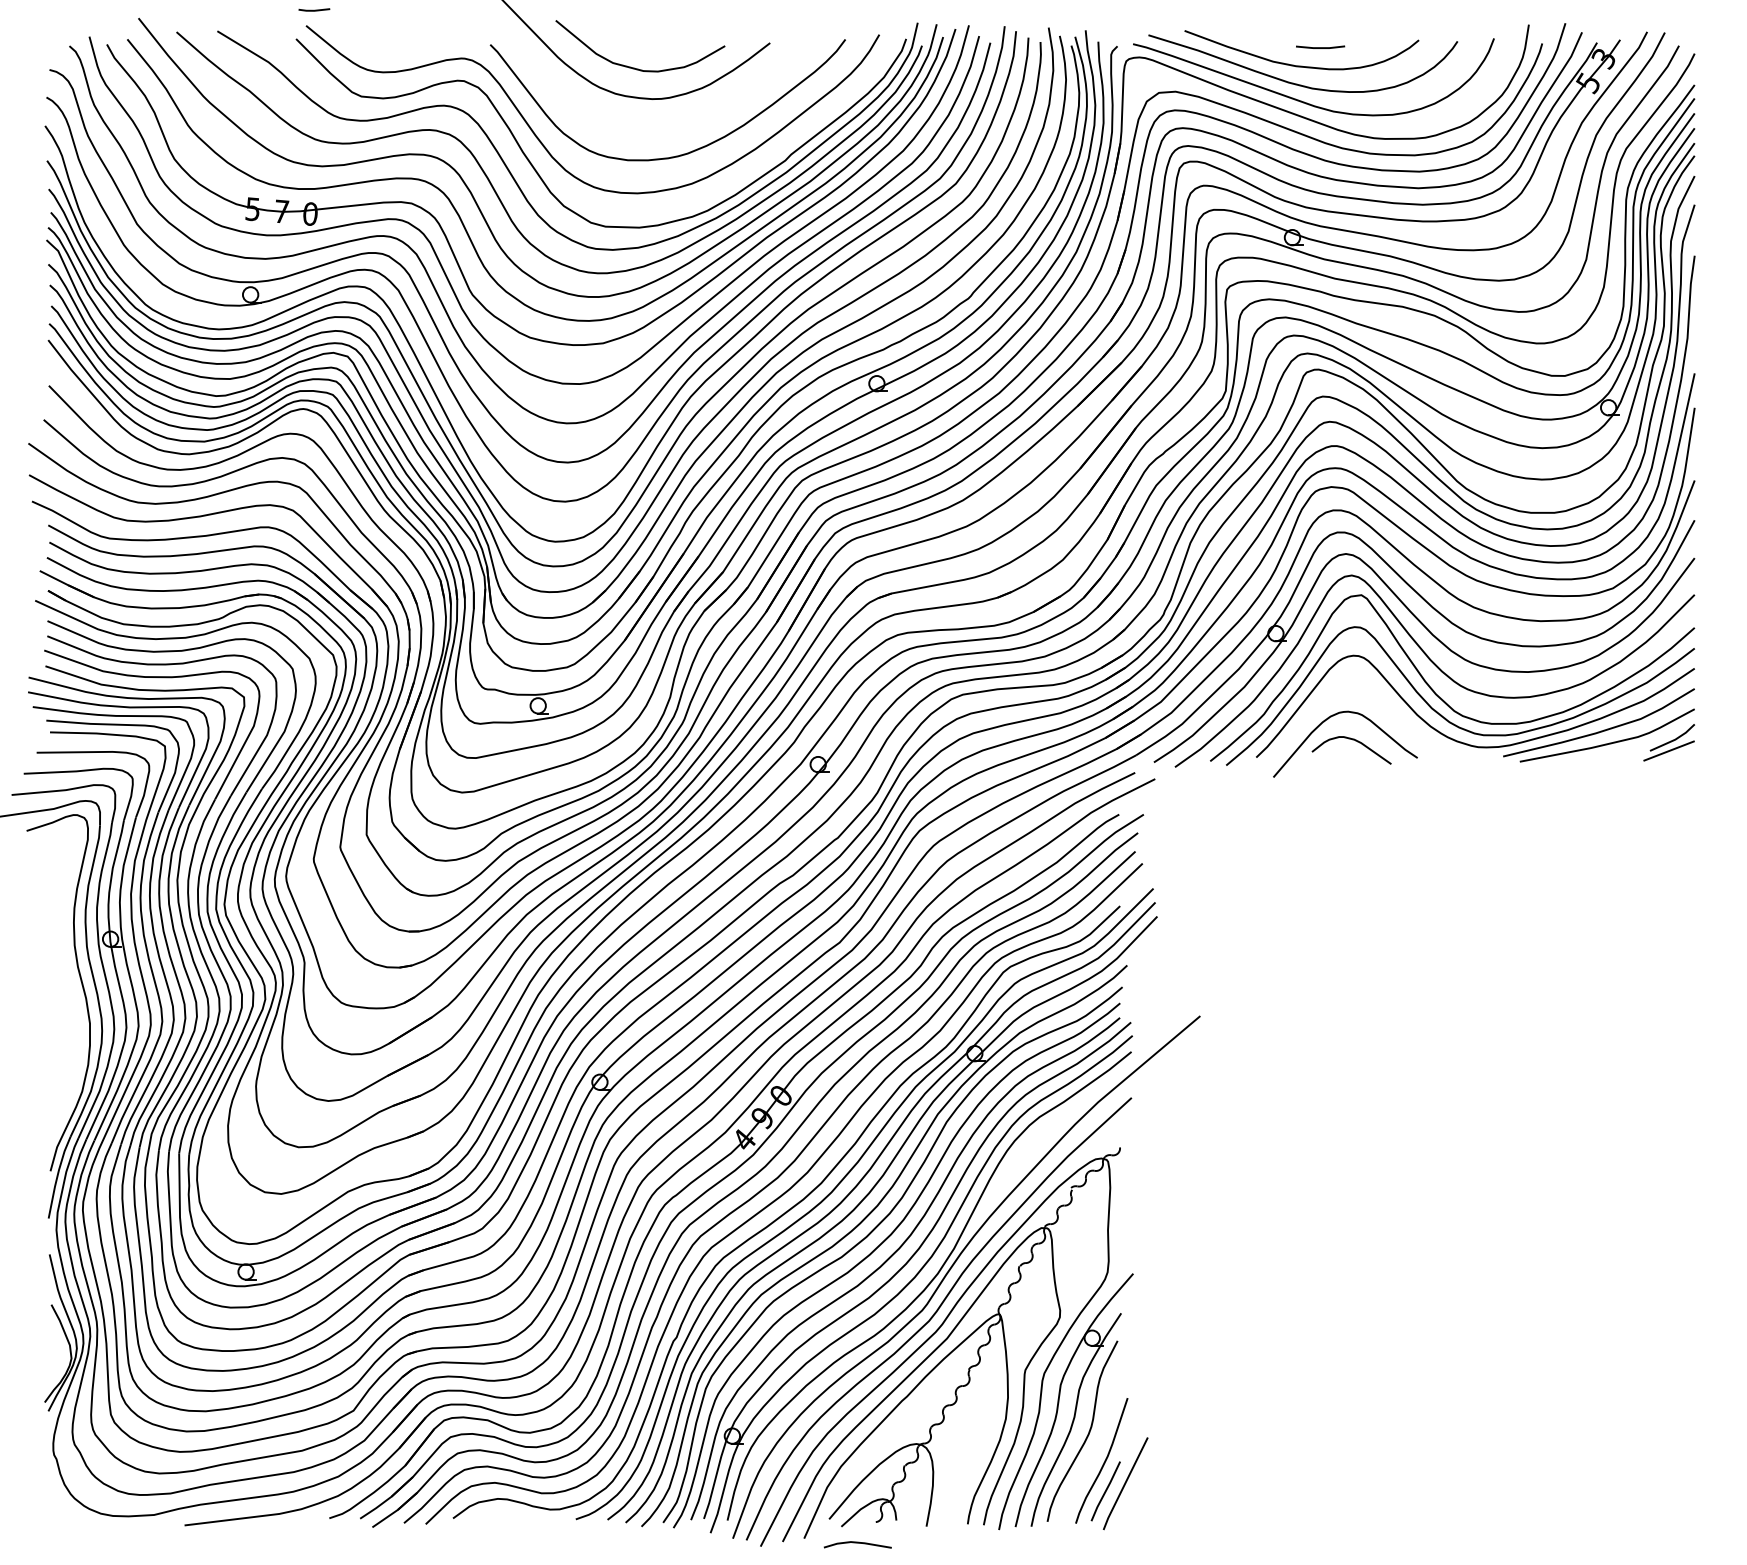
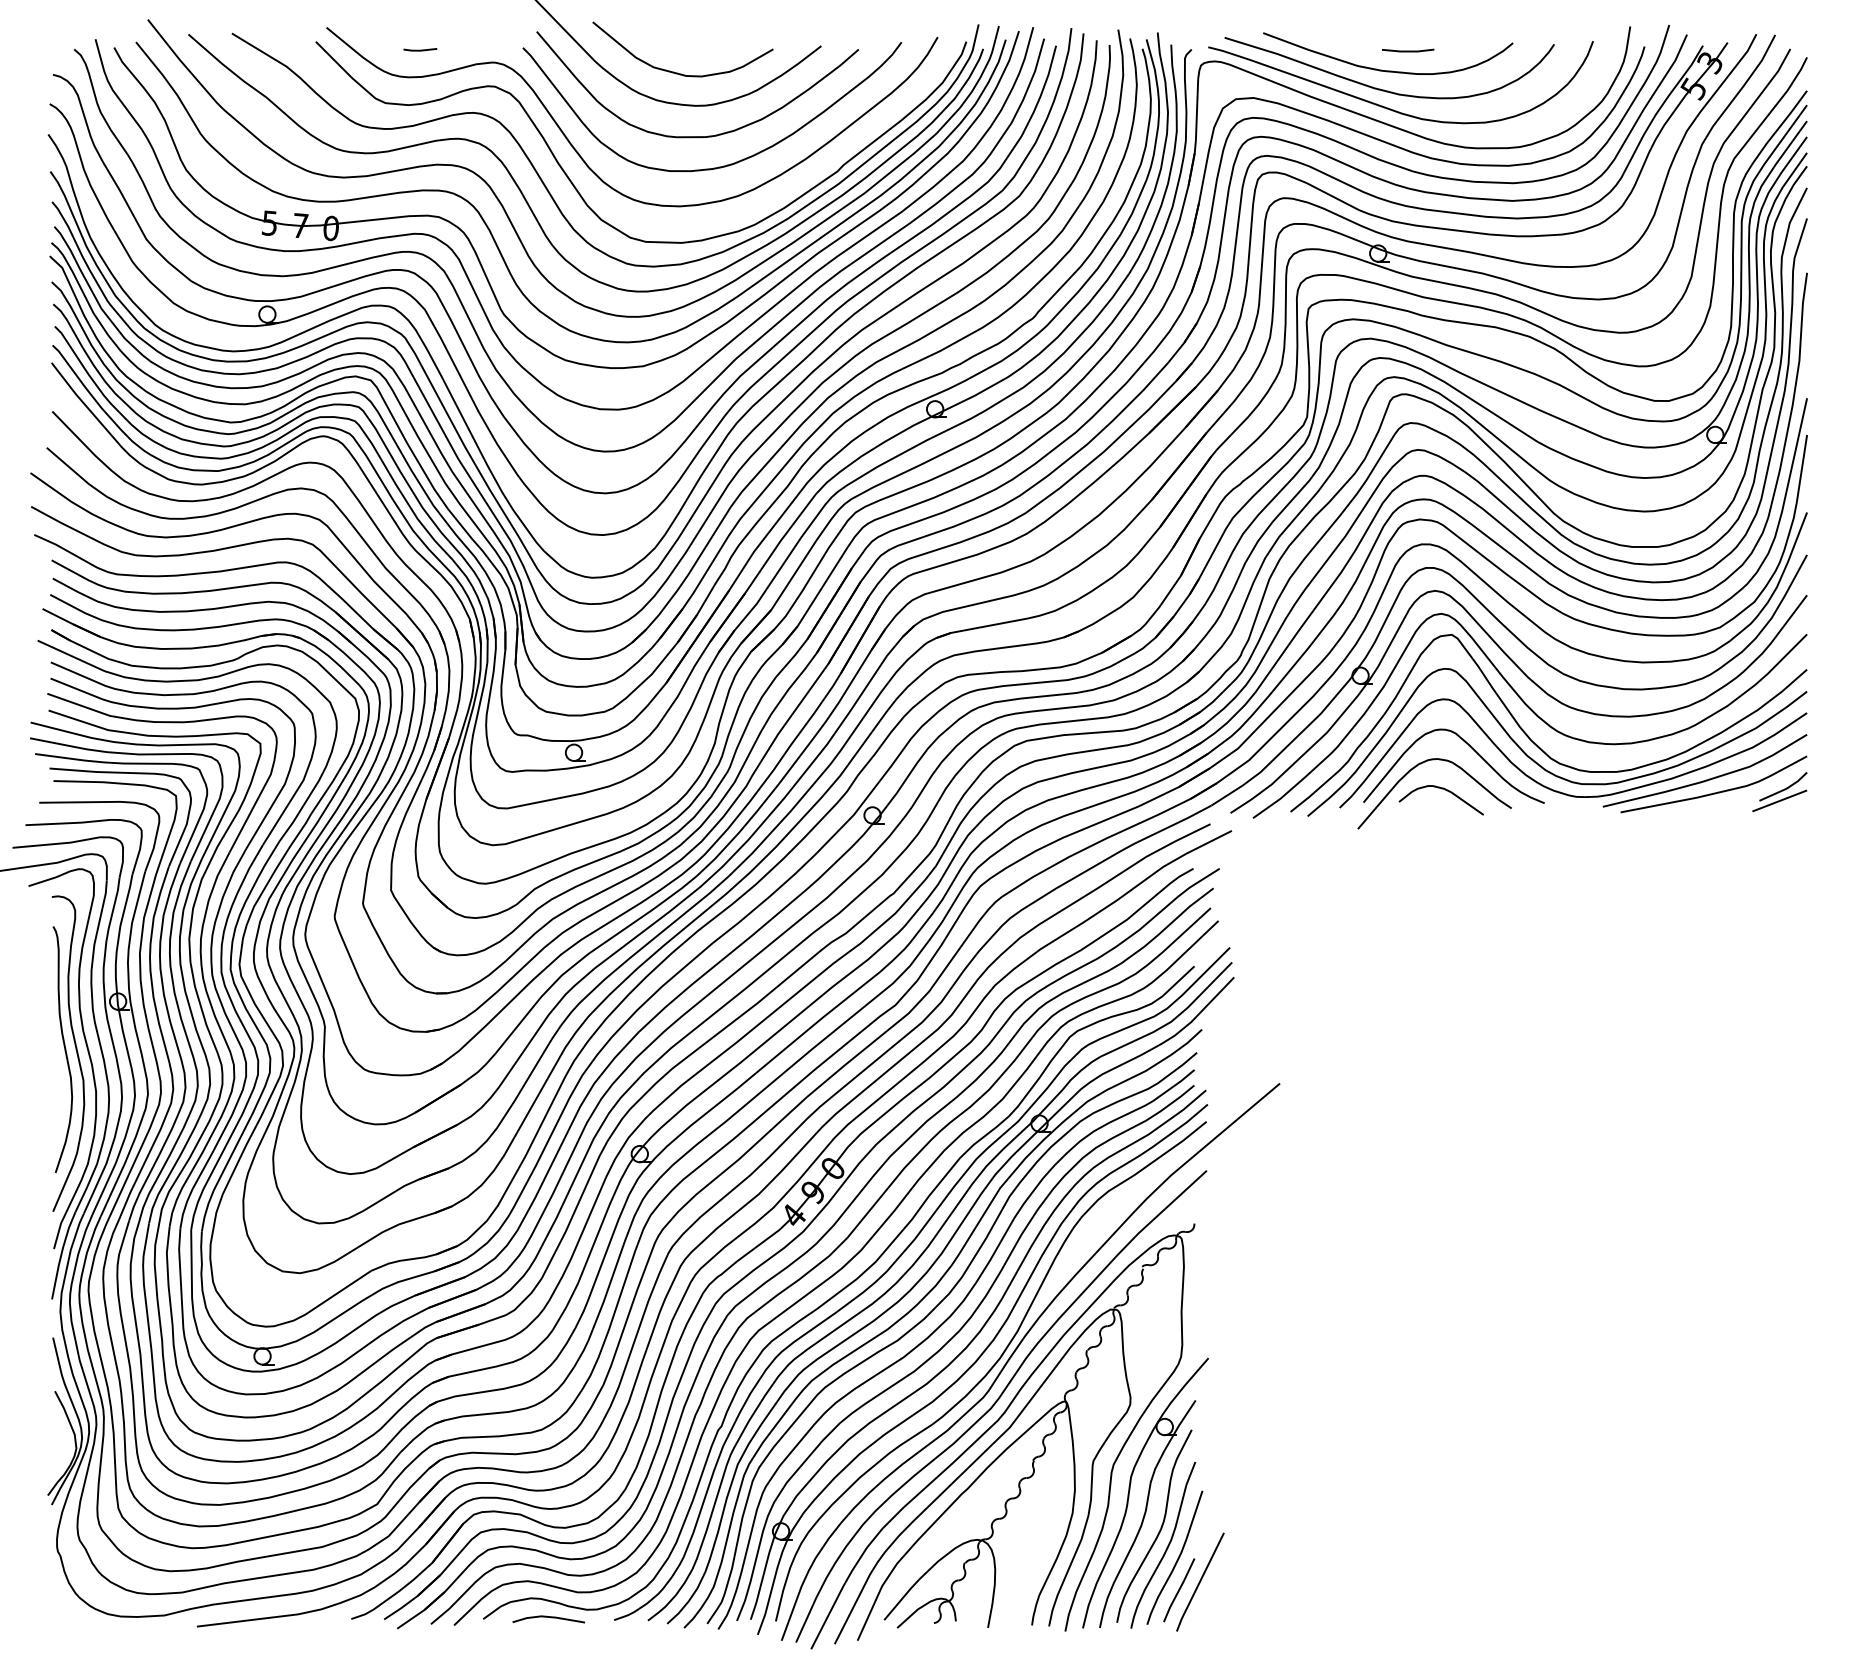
line: (314, 9) -> (420, 49), moved
curve: (654, 127) -> (697, 136), added
curve: (1379, 700) -> (1470, 747), added
part: (64, 987) -> (68, 1053), added
curve: (1094, 1449) -> (1167, 1545), added
line: (857, 1543) -> (548, 1617), moved

